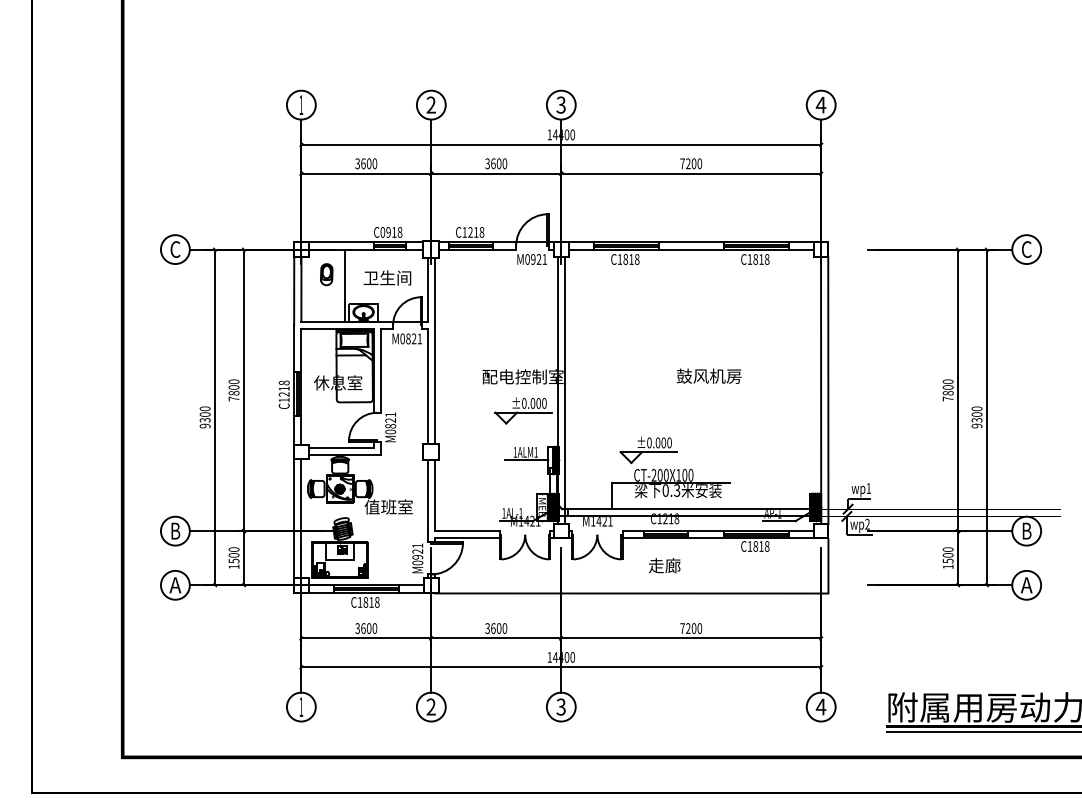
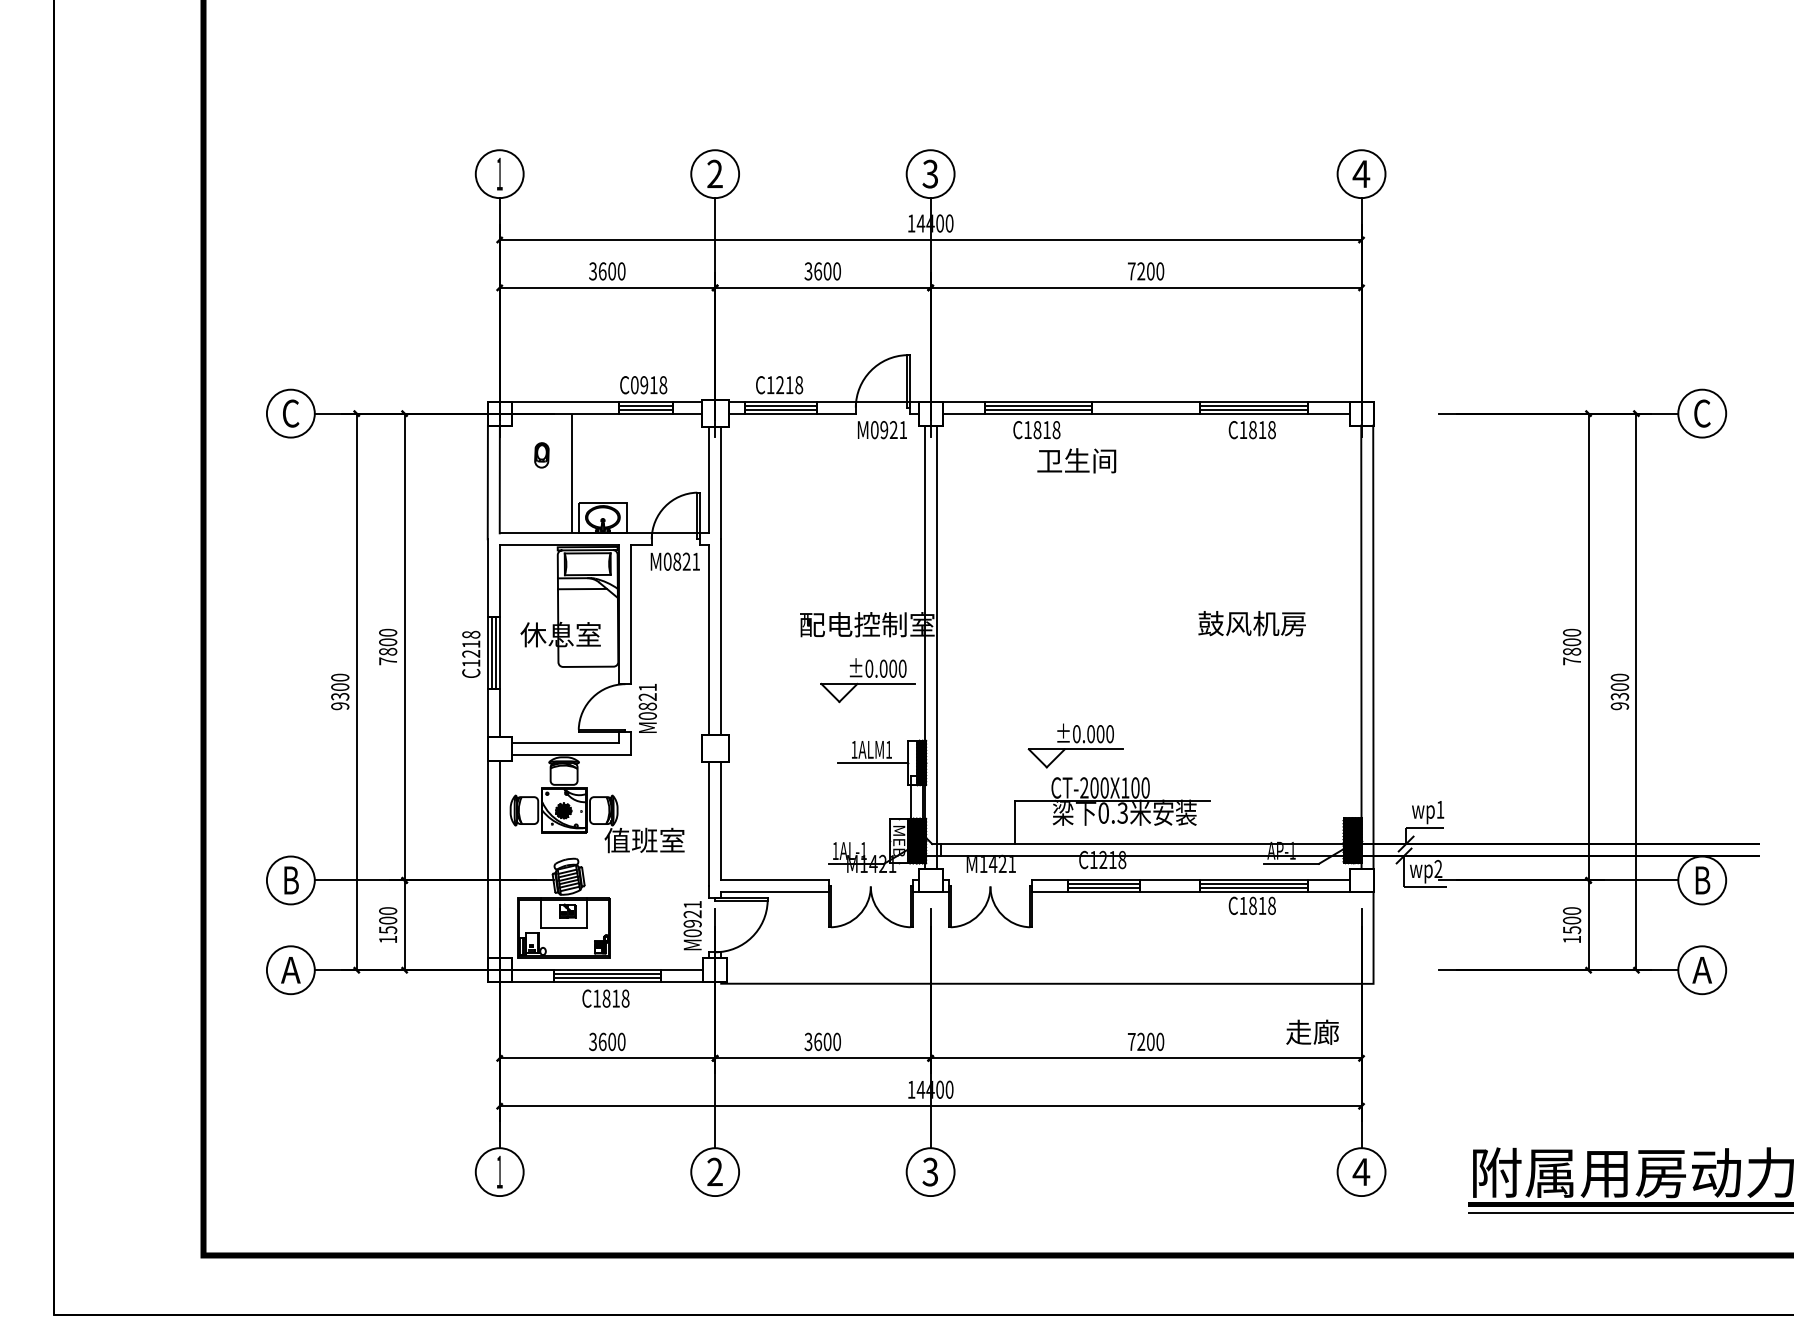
part: (326, 274) -> (541, 454), size x0.7
text: (387, 277) -> (1076, 459), moved
text: (708, 375) -> (1250, 622), moved
text: (664, 565) -> (1312, 1031), moved

